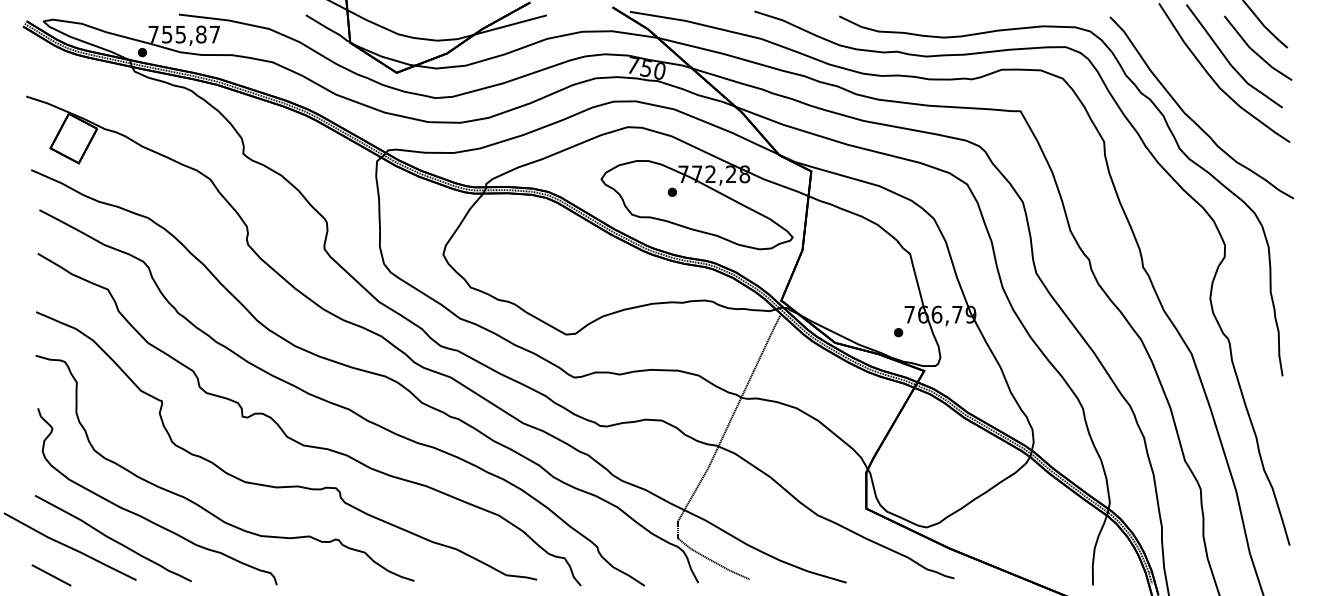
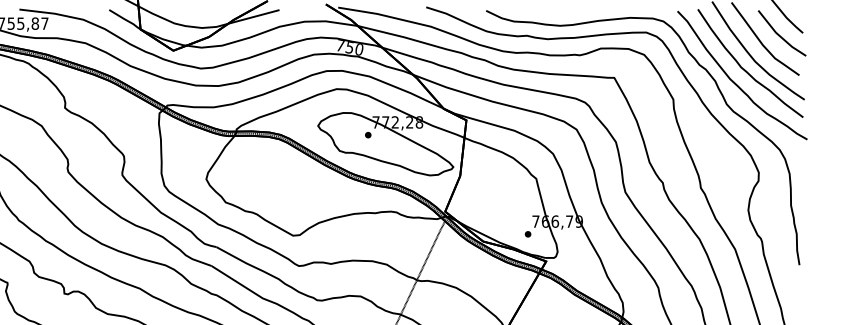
curve: (1204, 98) -> (744, 68), added

